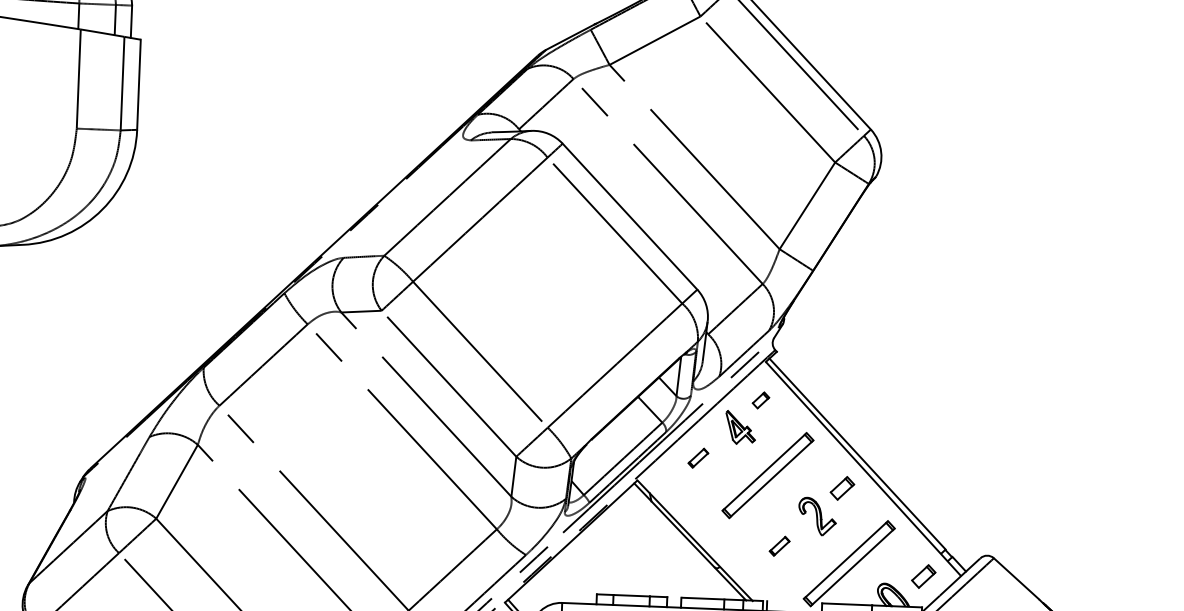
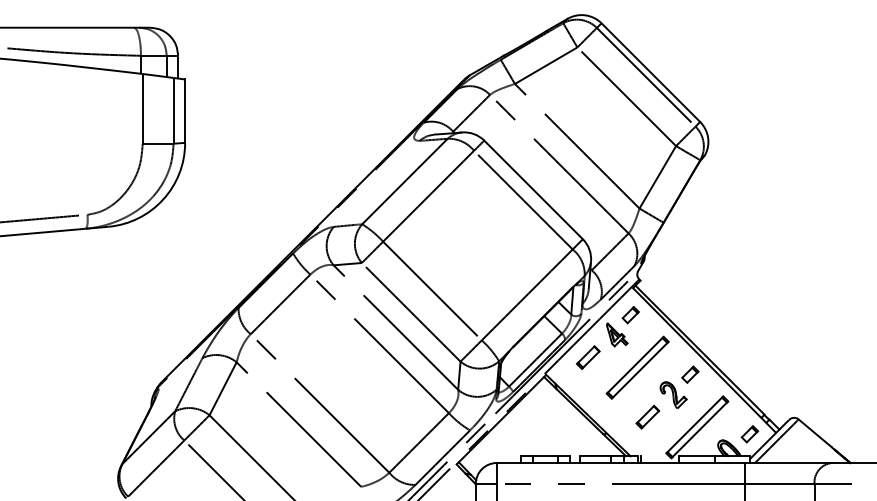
part: (760, 400) -> (630, 315), size x1.43
part: (698, 458) -> (588, 357), size x1.67
part: (779, 545) -> (647, 416), size x1.67

